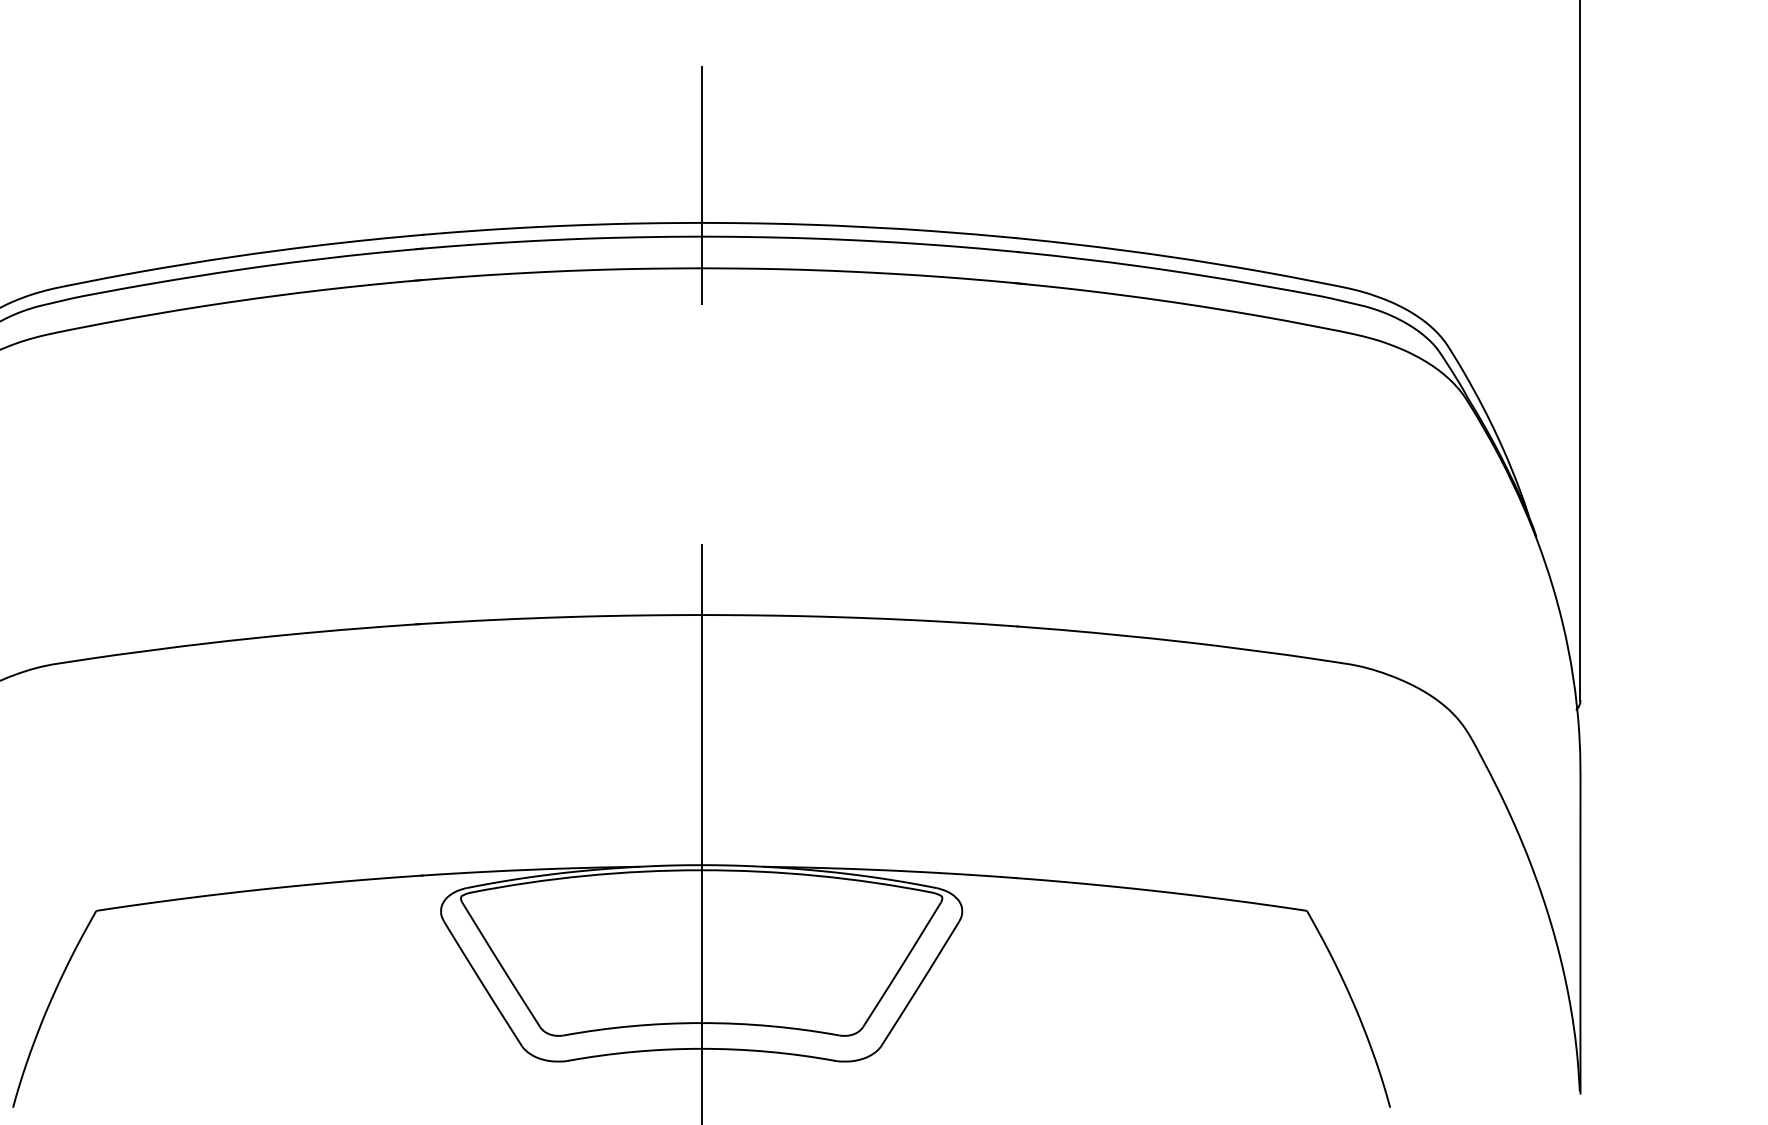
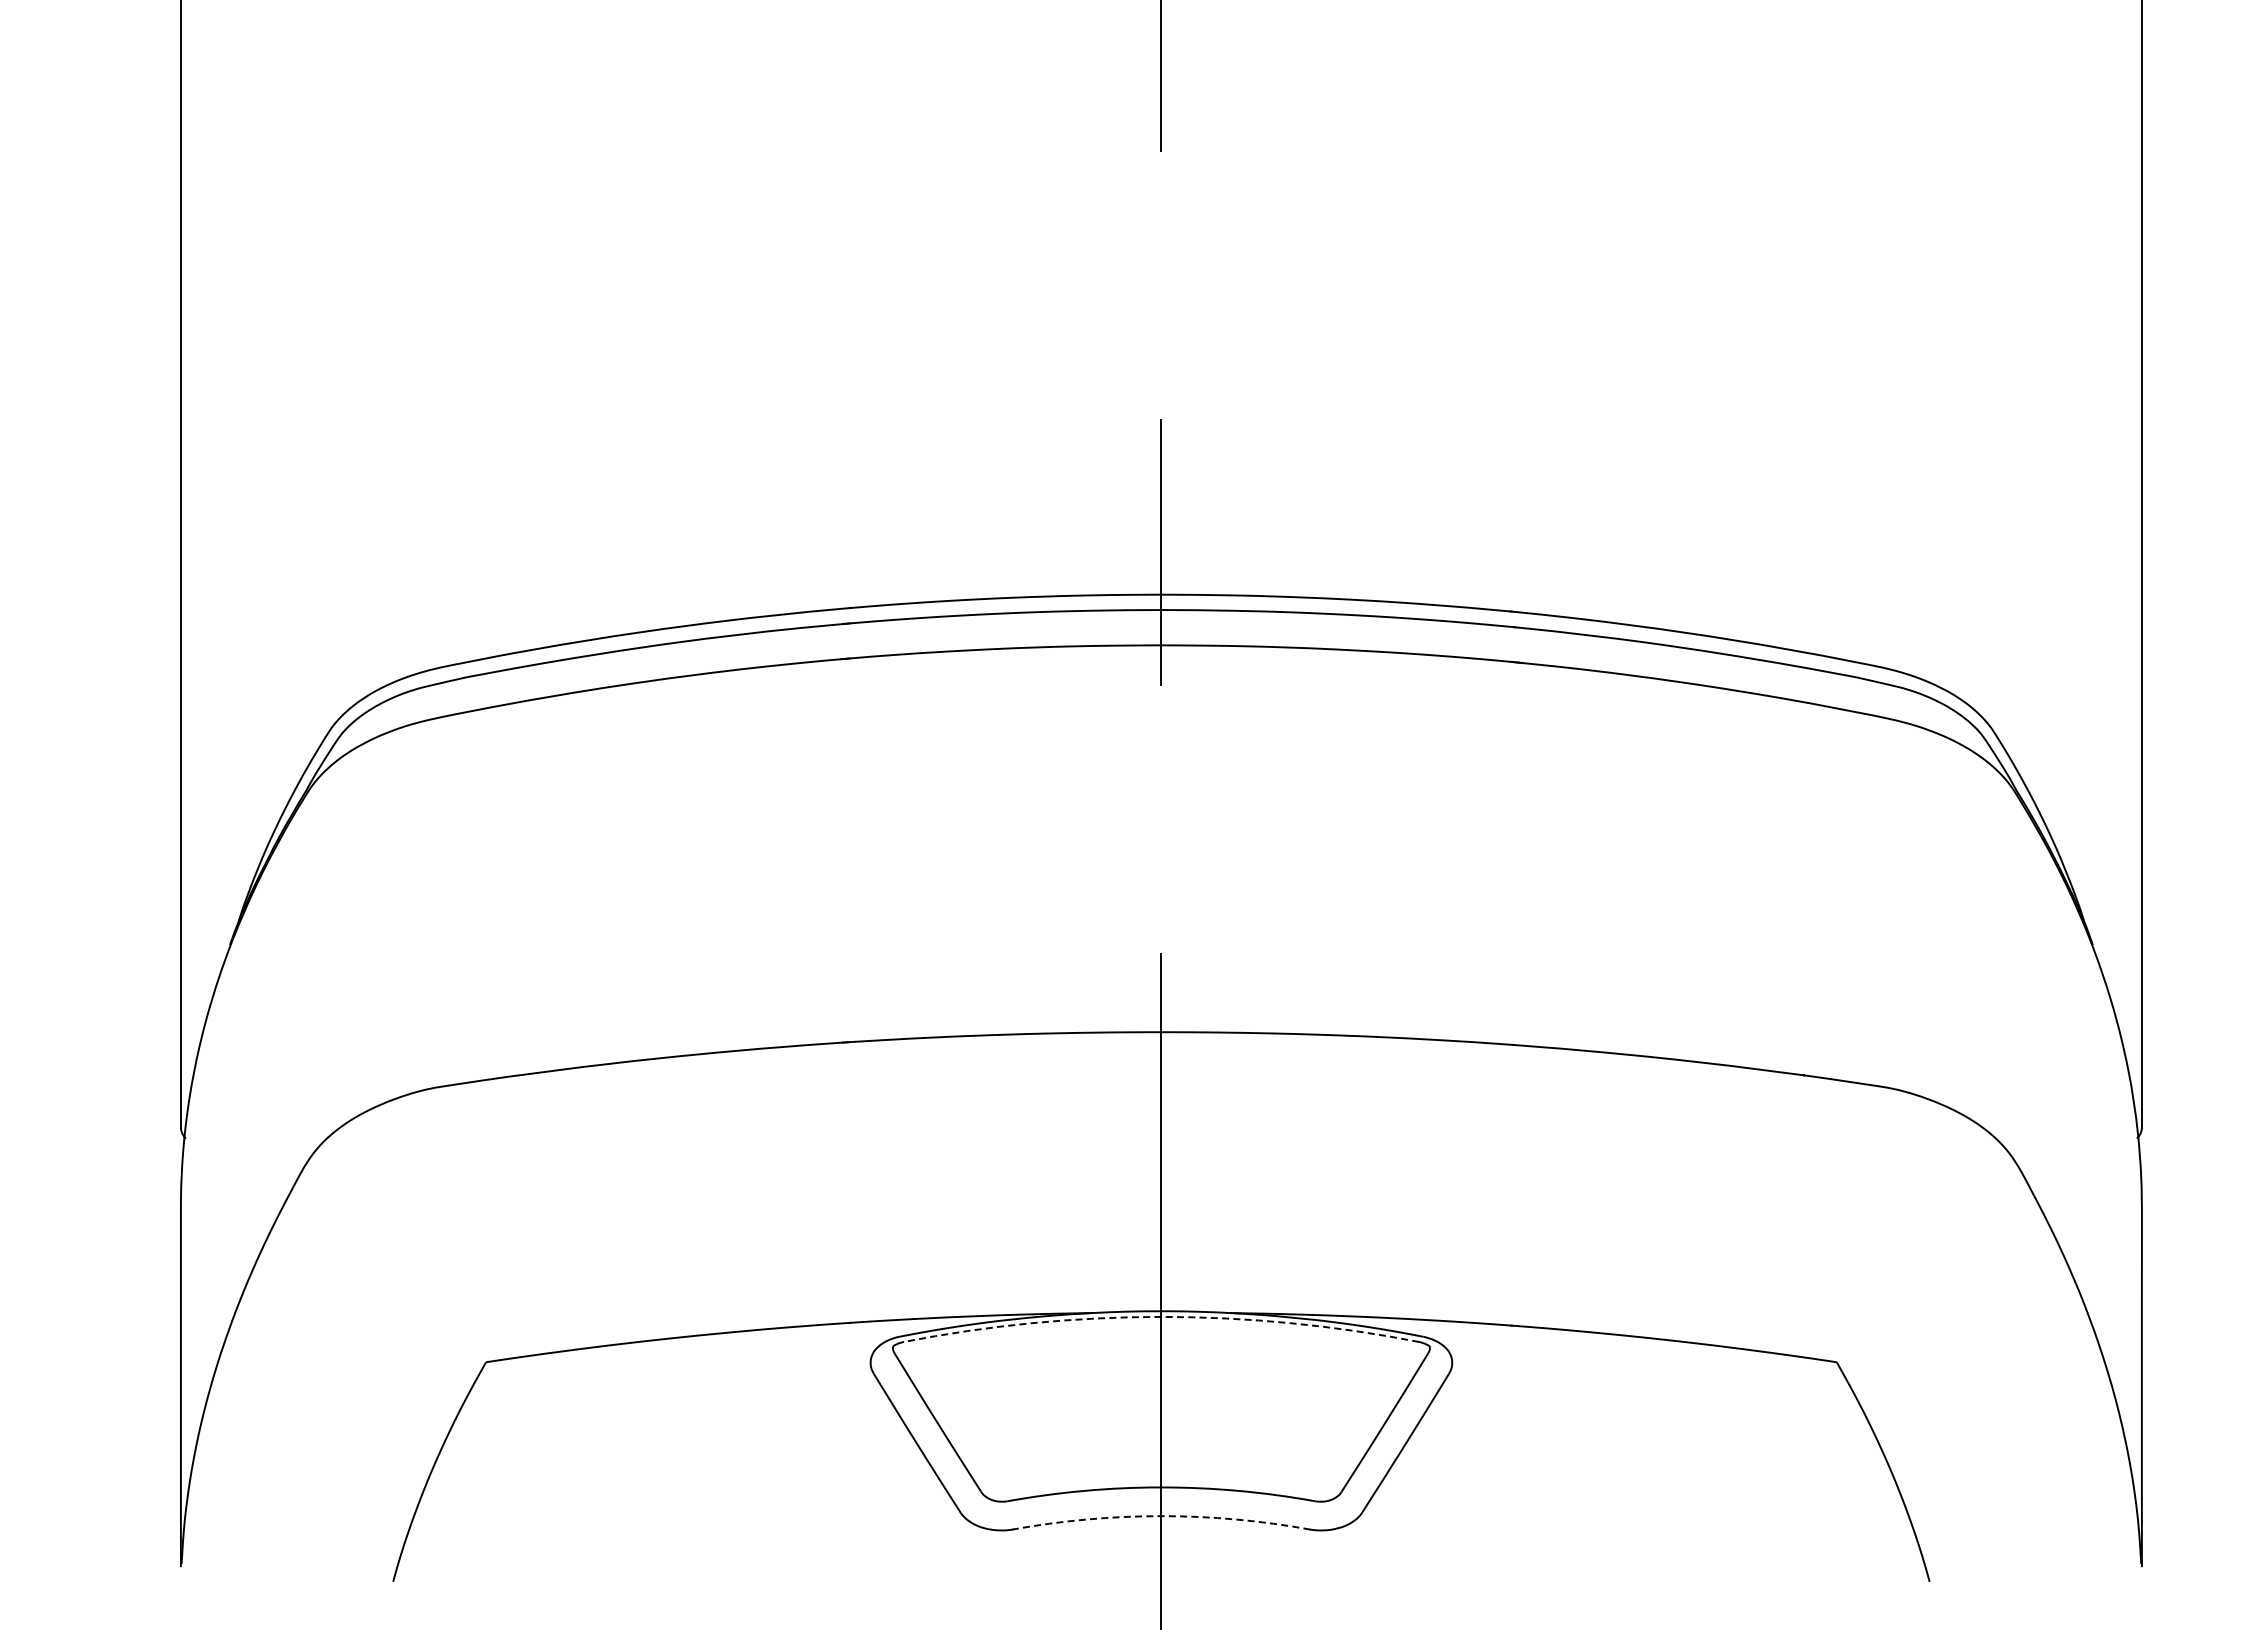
arc: (701, 869) -> (1161, 1316), solid -> dashed
arc: (701, 1049) -> (1161, 1516), solid -> dashed

